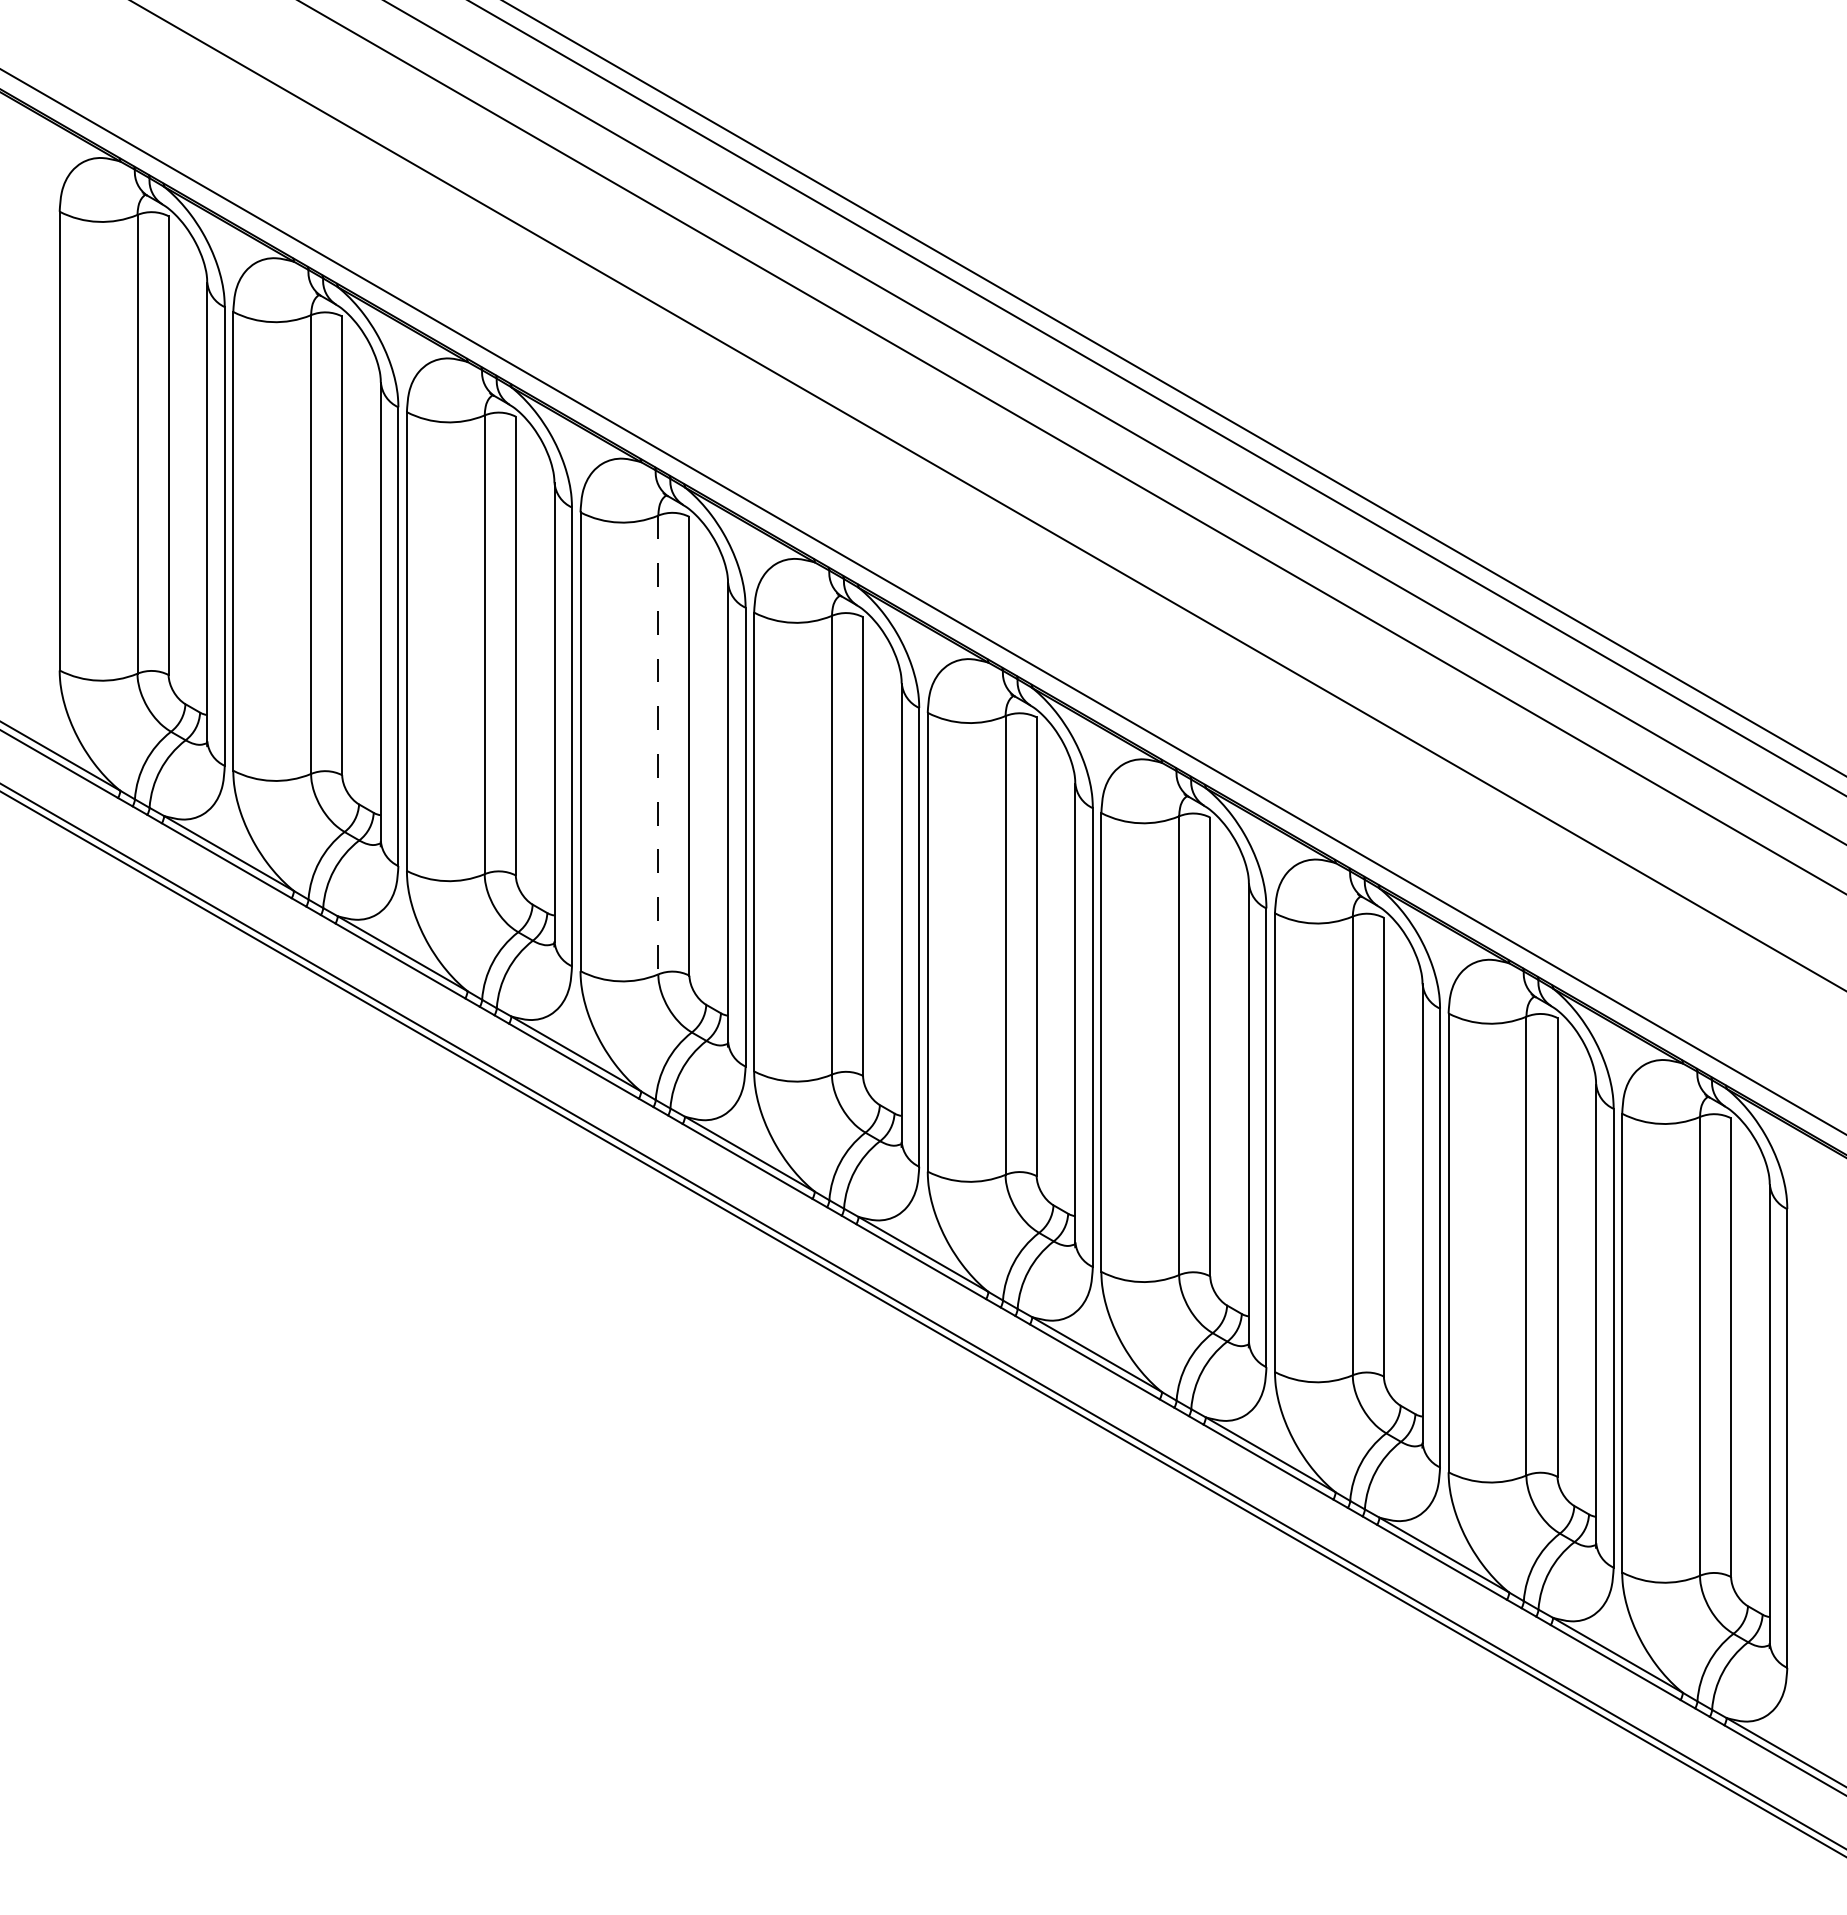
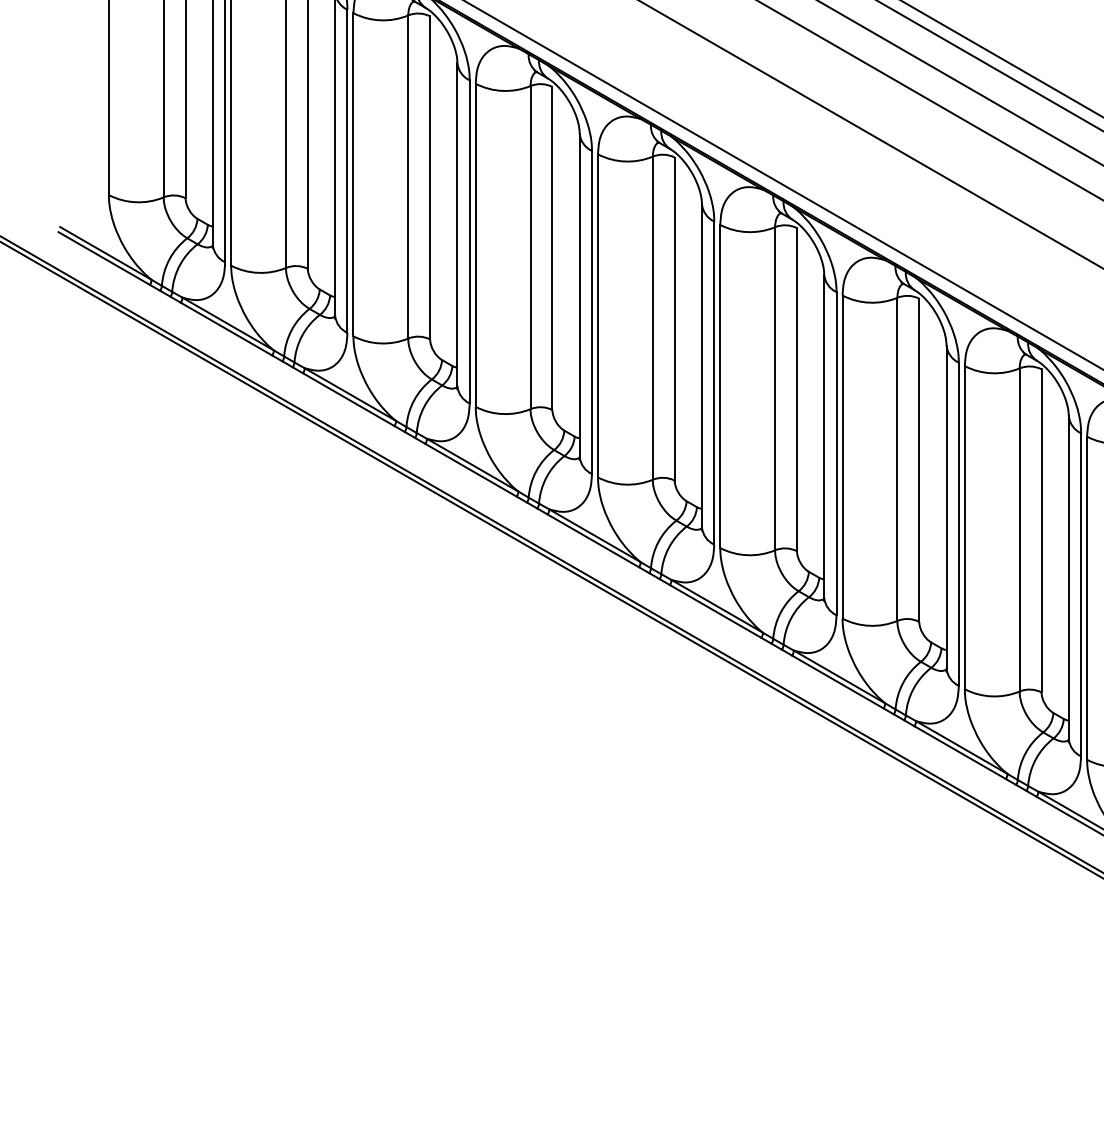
line: (658, 745) -> (530, 247), dashed -> solid

